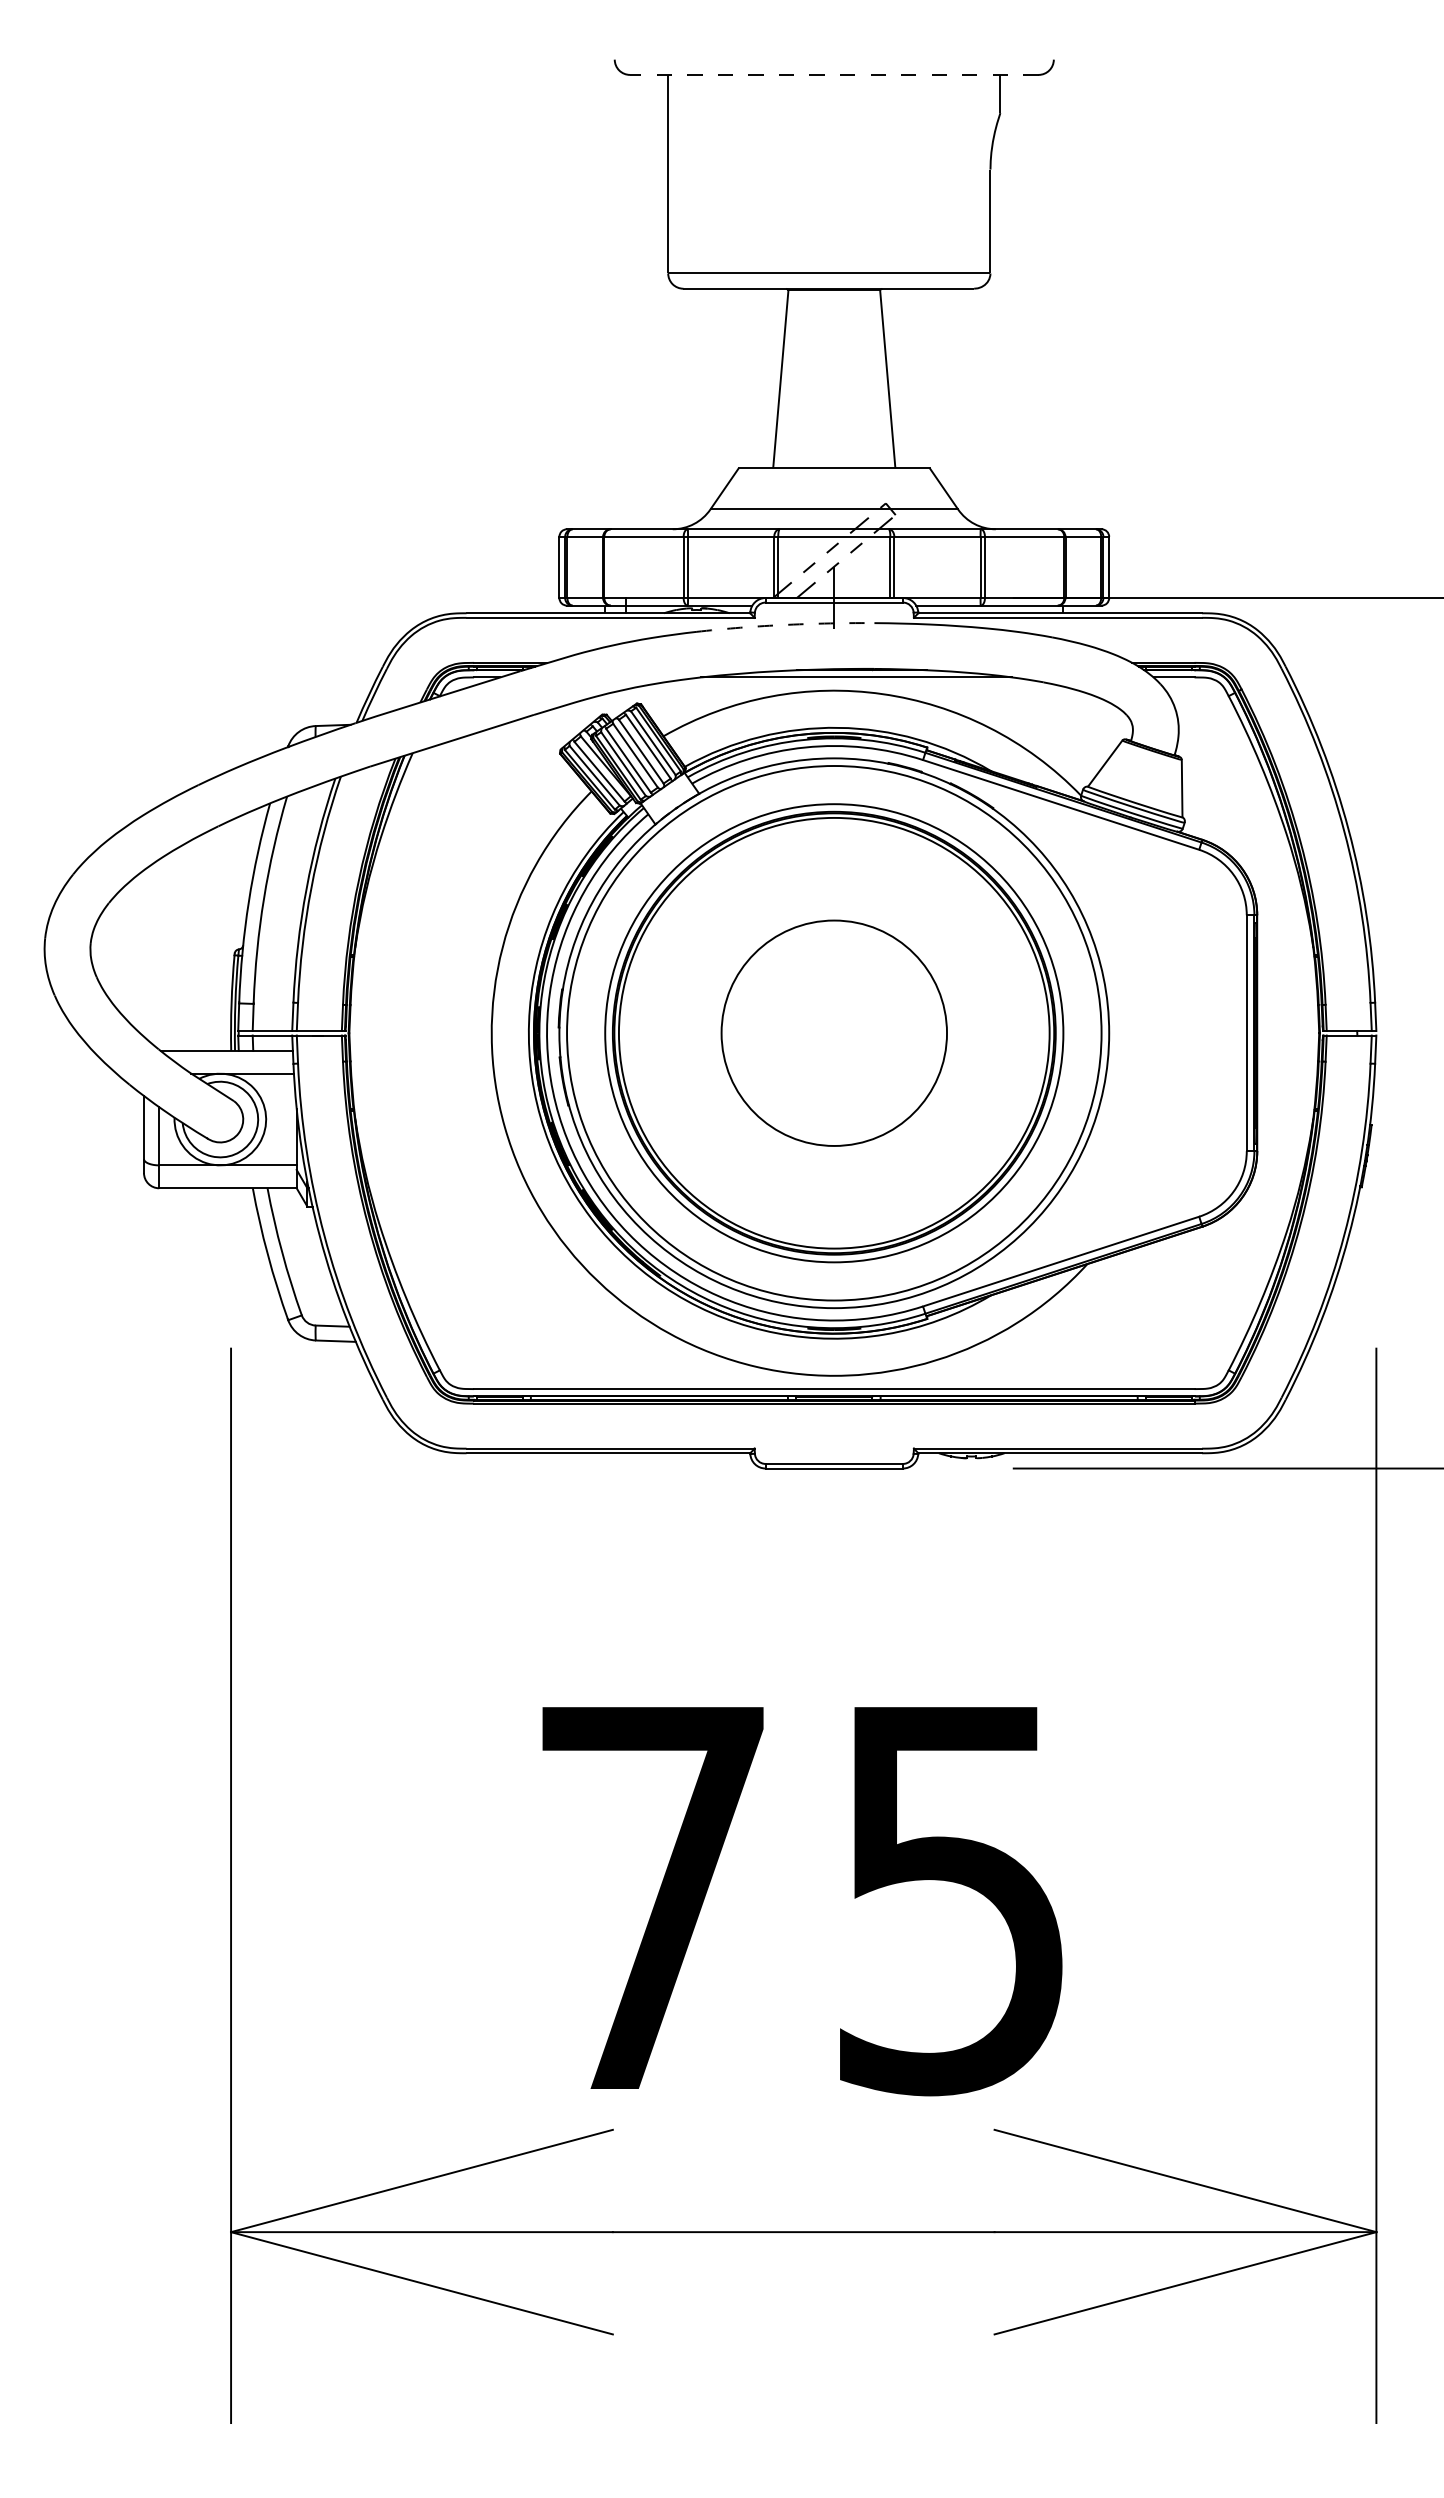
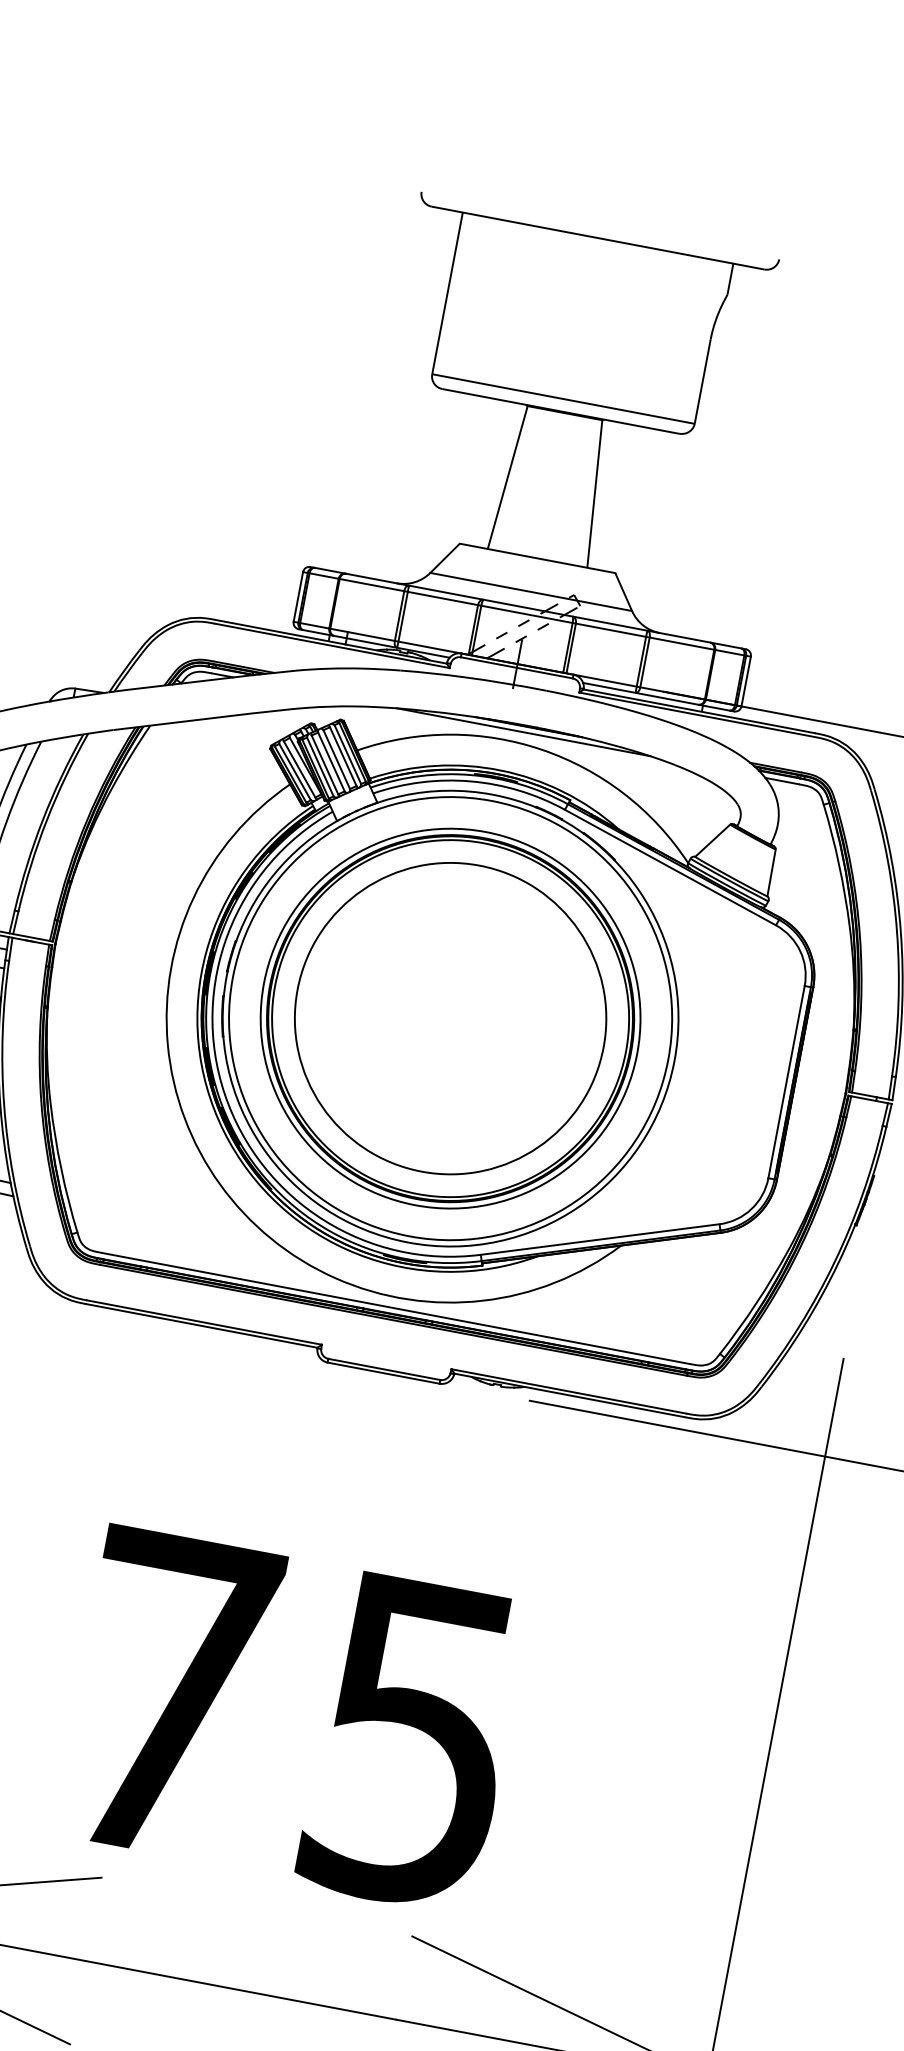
line: (833, 74) -> (597, 237), dashed -> solid
line: (785, 624) -> (473, 678), dashed -> solid
circle: (834, 1033) -> (450, 1018), size x1.67

